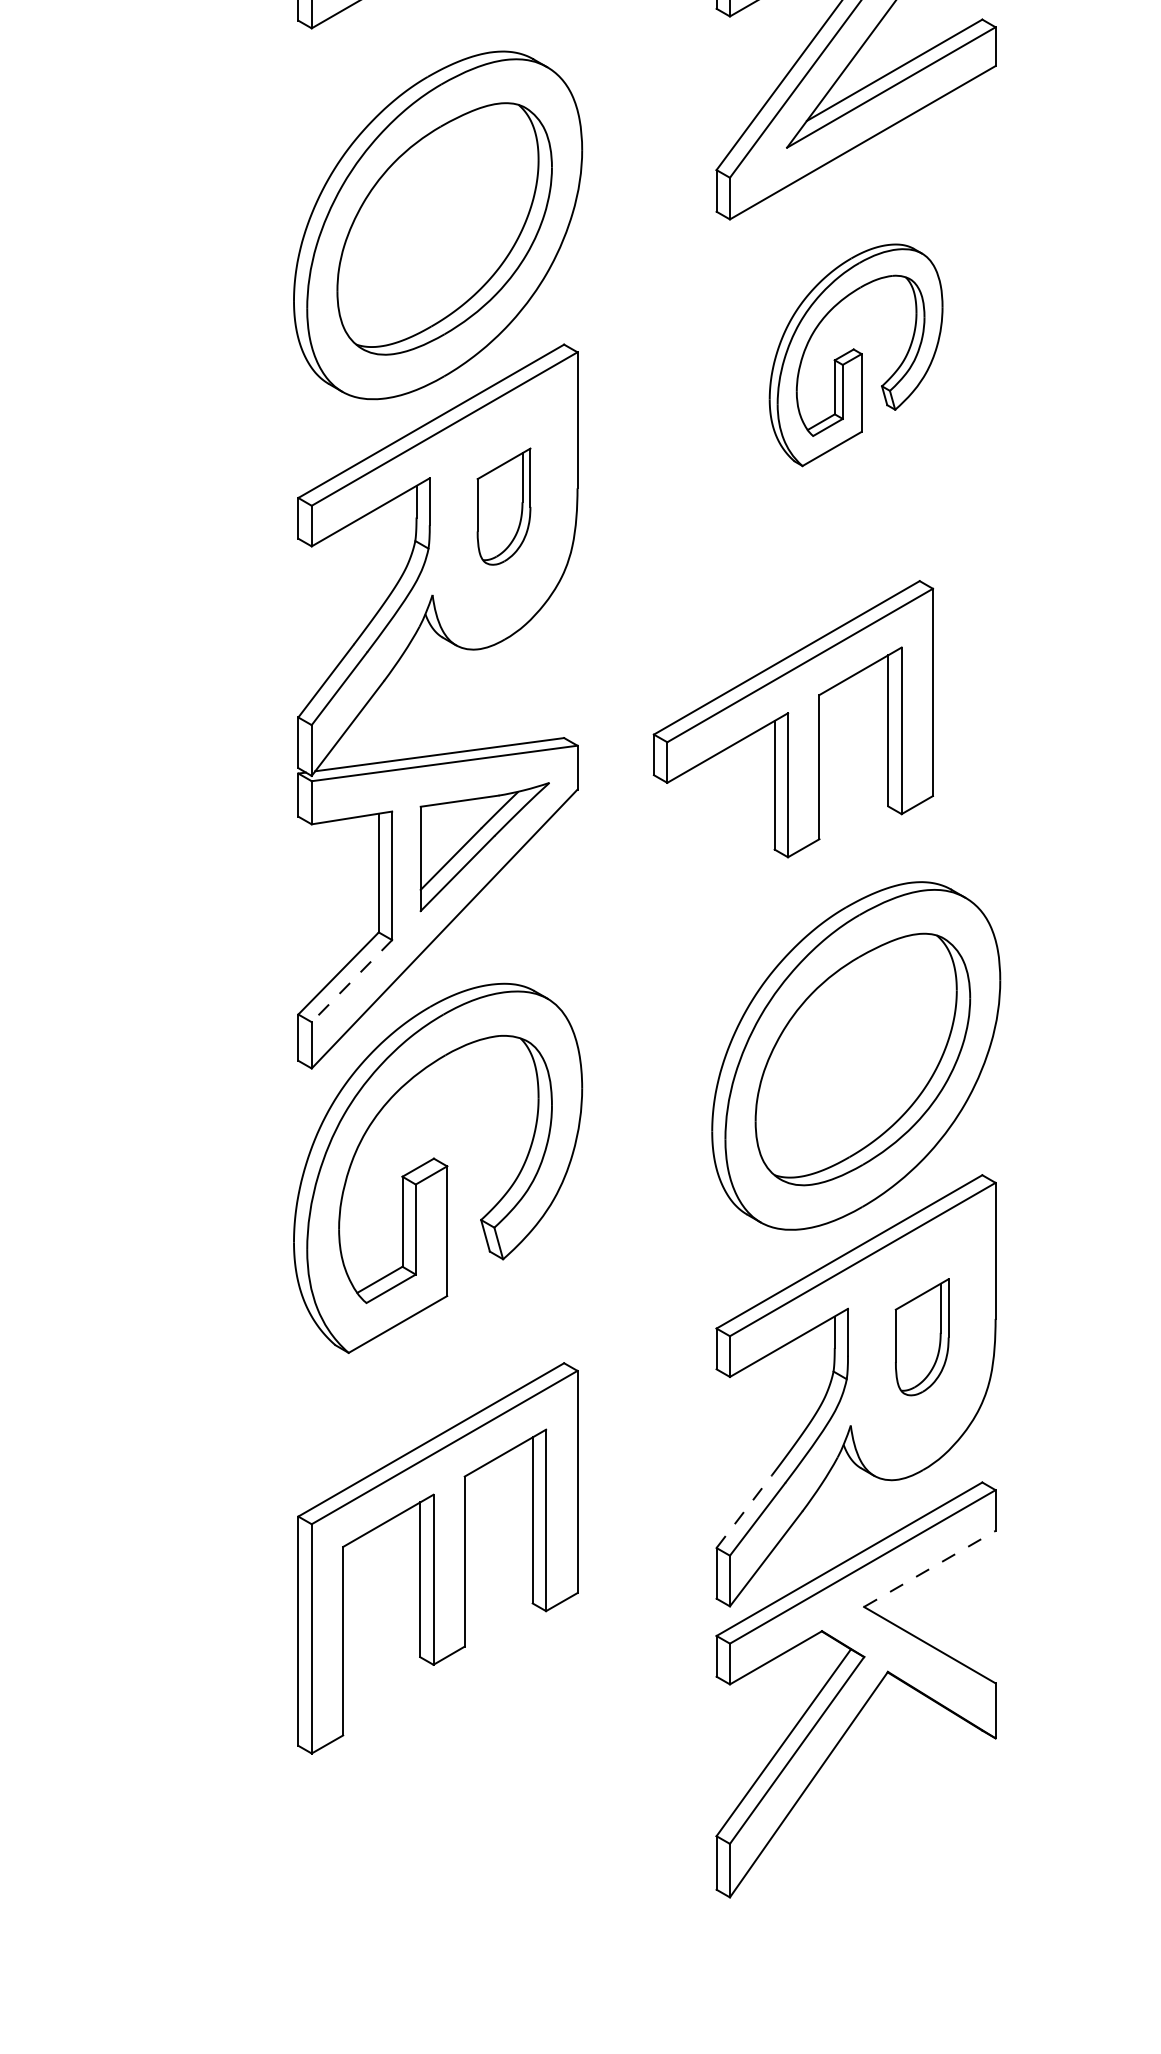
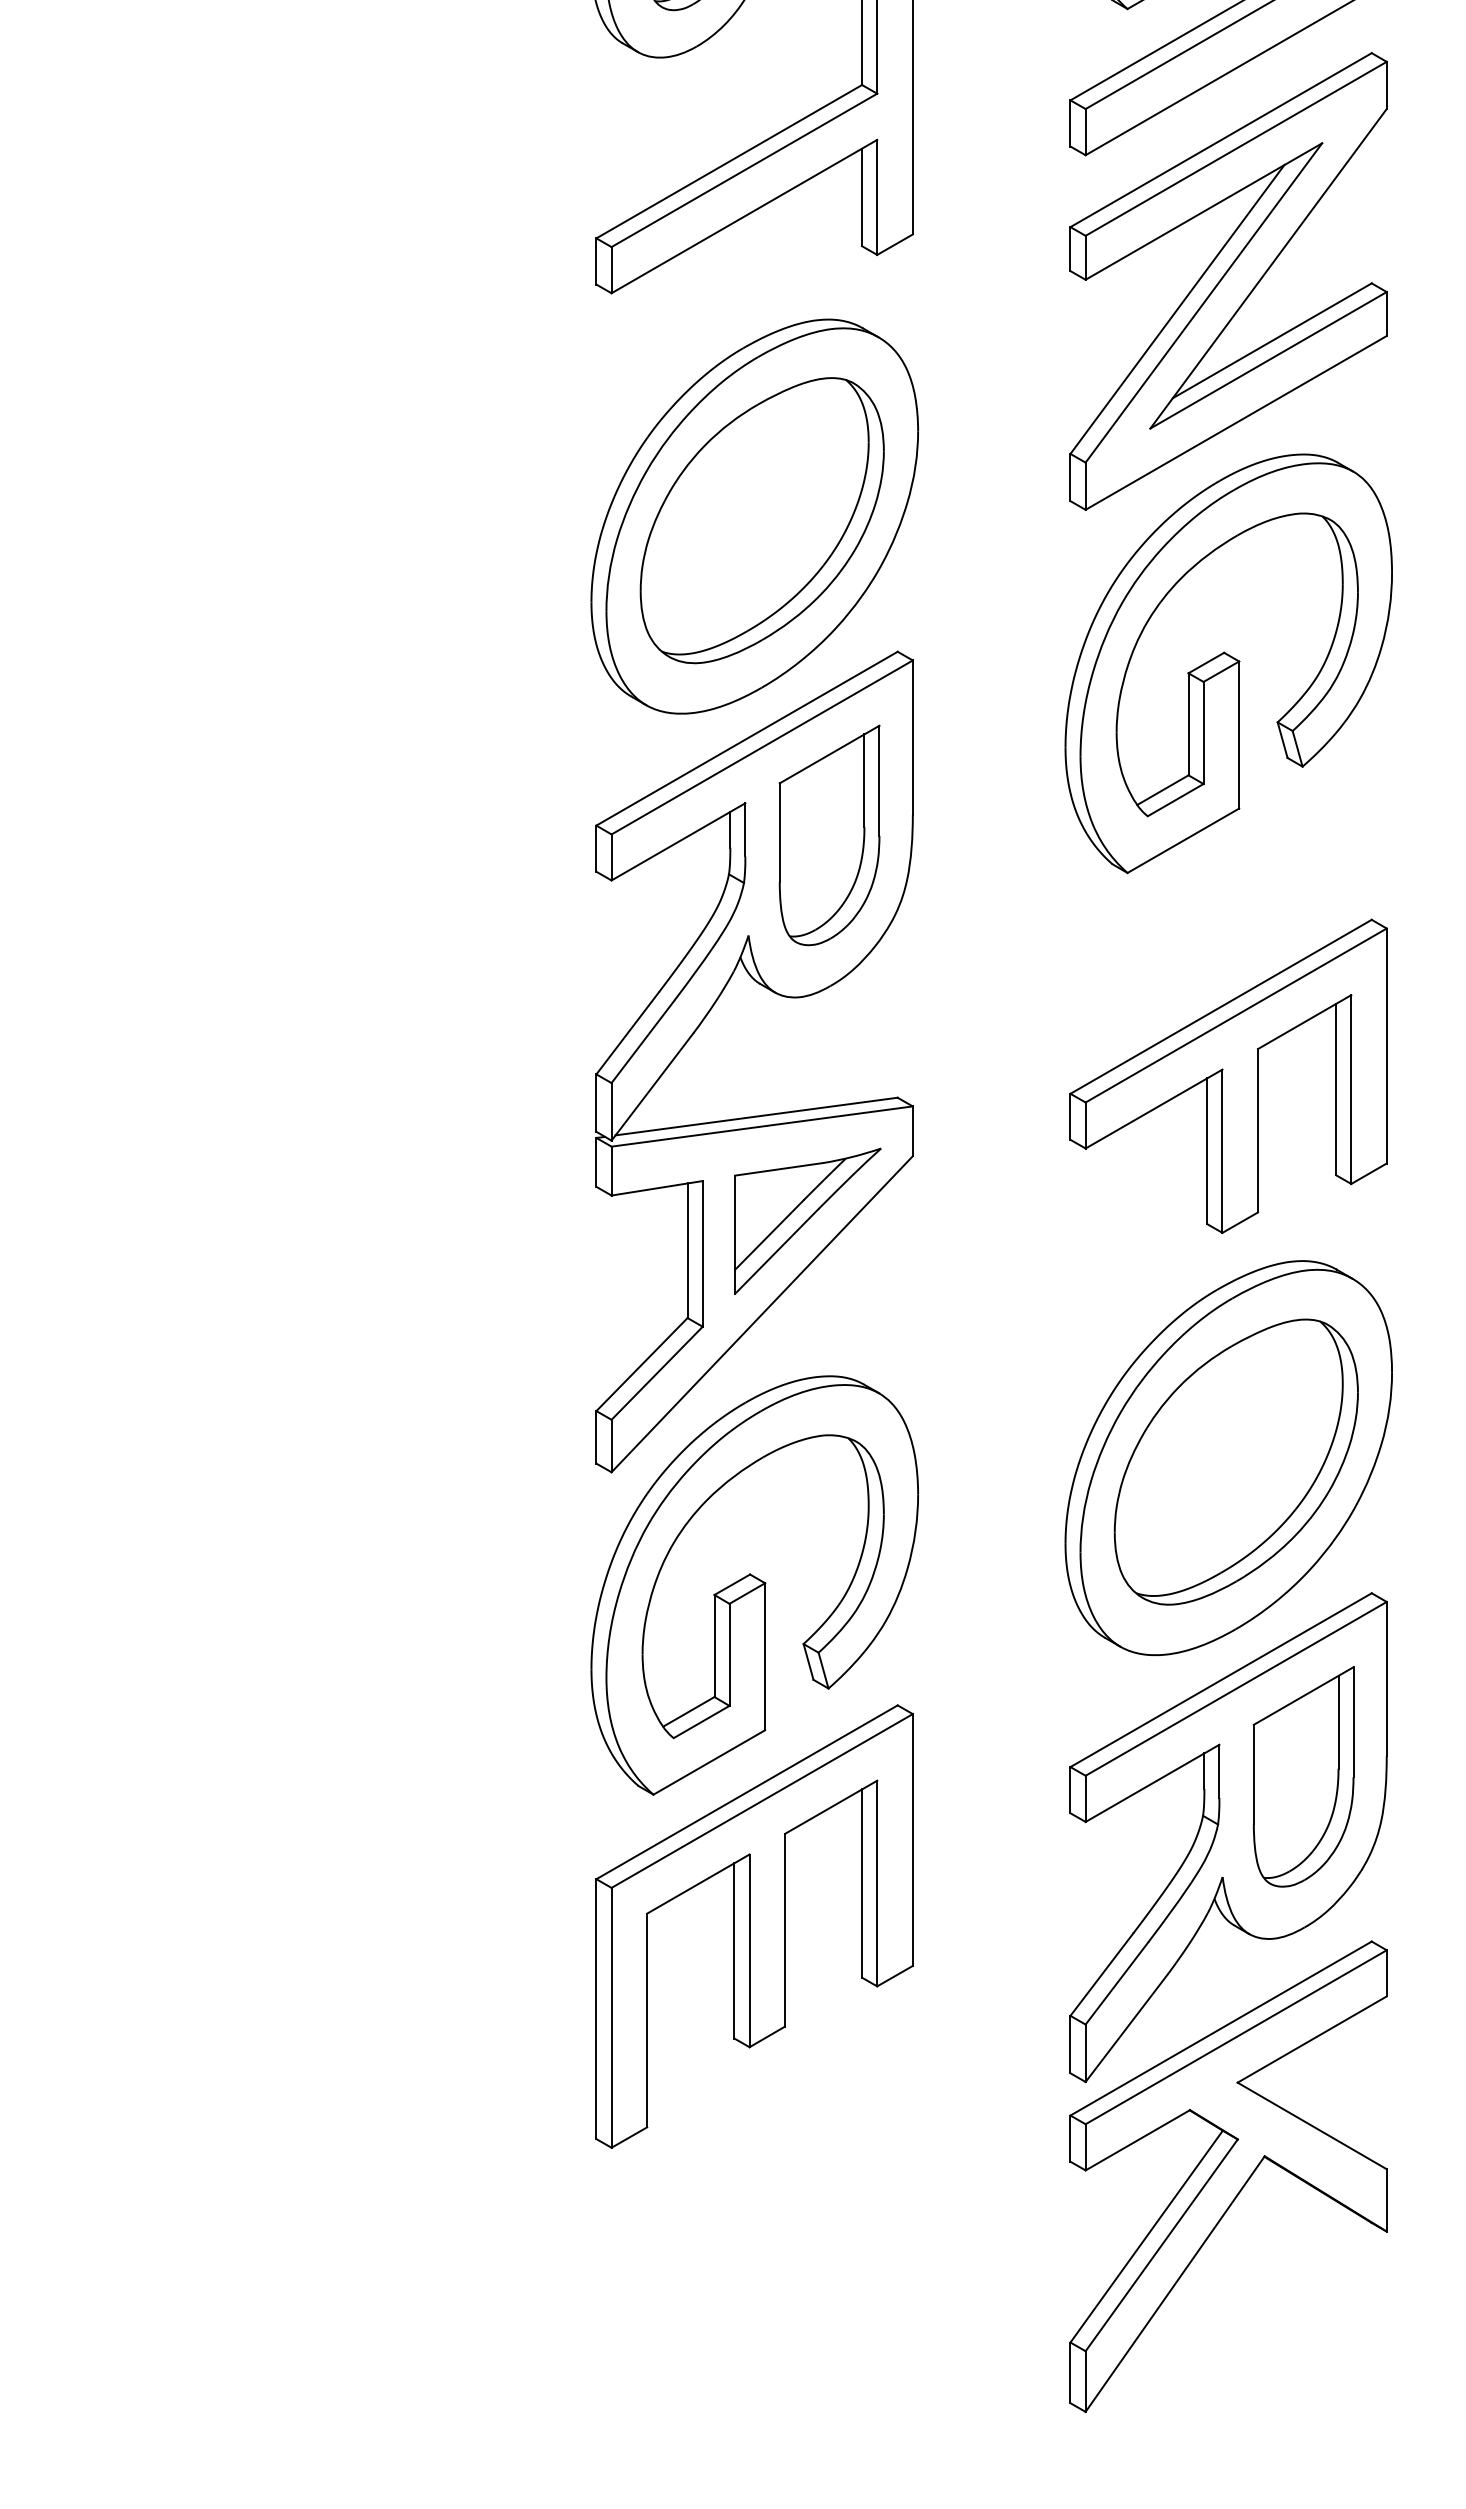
part: (855, 354) -> (1228, 663), size x1.67
part: (503, 506) -> (829, 835), size x1.67
part: (793, 718) -> (1228, 1075), moved
line: (351, 981) -> (656, 1373), dashed -> solid
part: (922, 1336) -> (1303, 1776), size x1.67
line: (743, 1511) -> (1101, 1974), dashed -> solid
part: (437, 1558) -> (754, 1926), moved
line: (930, 1568) -> (1312, 2039), dashed -> solid

